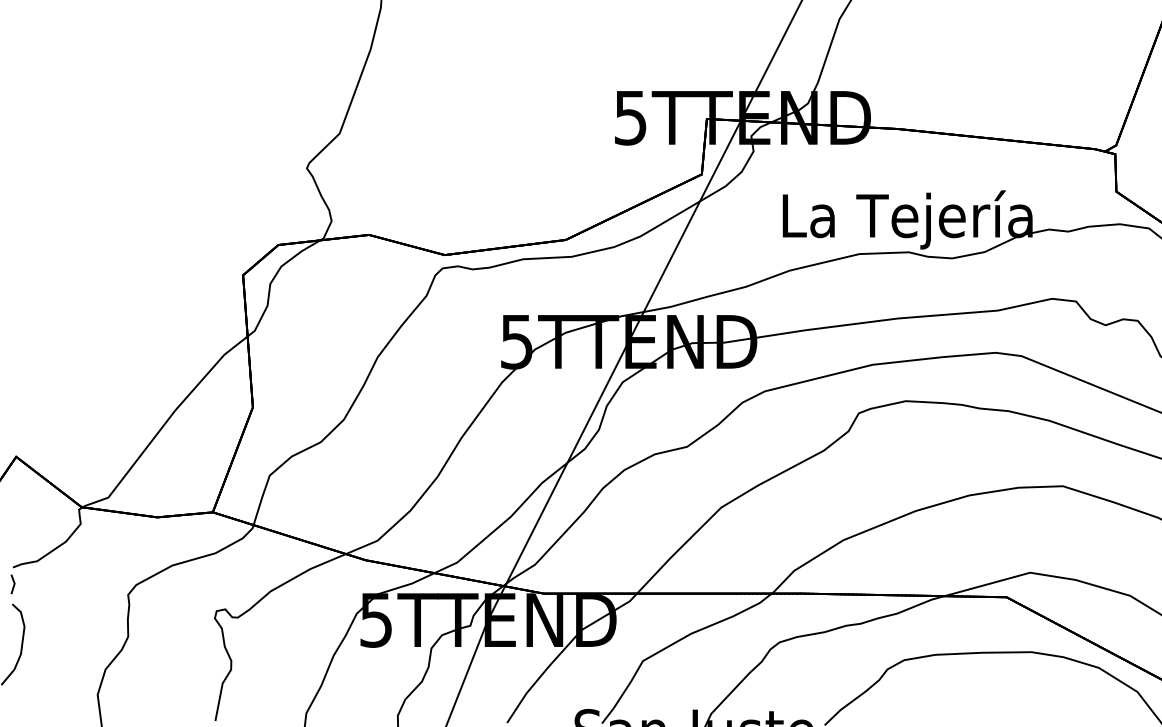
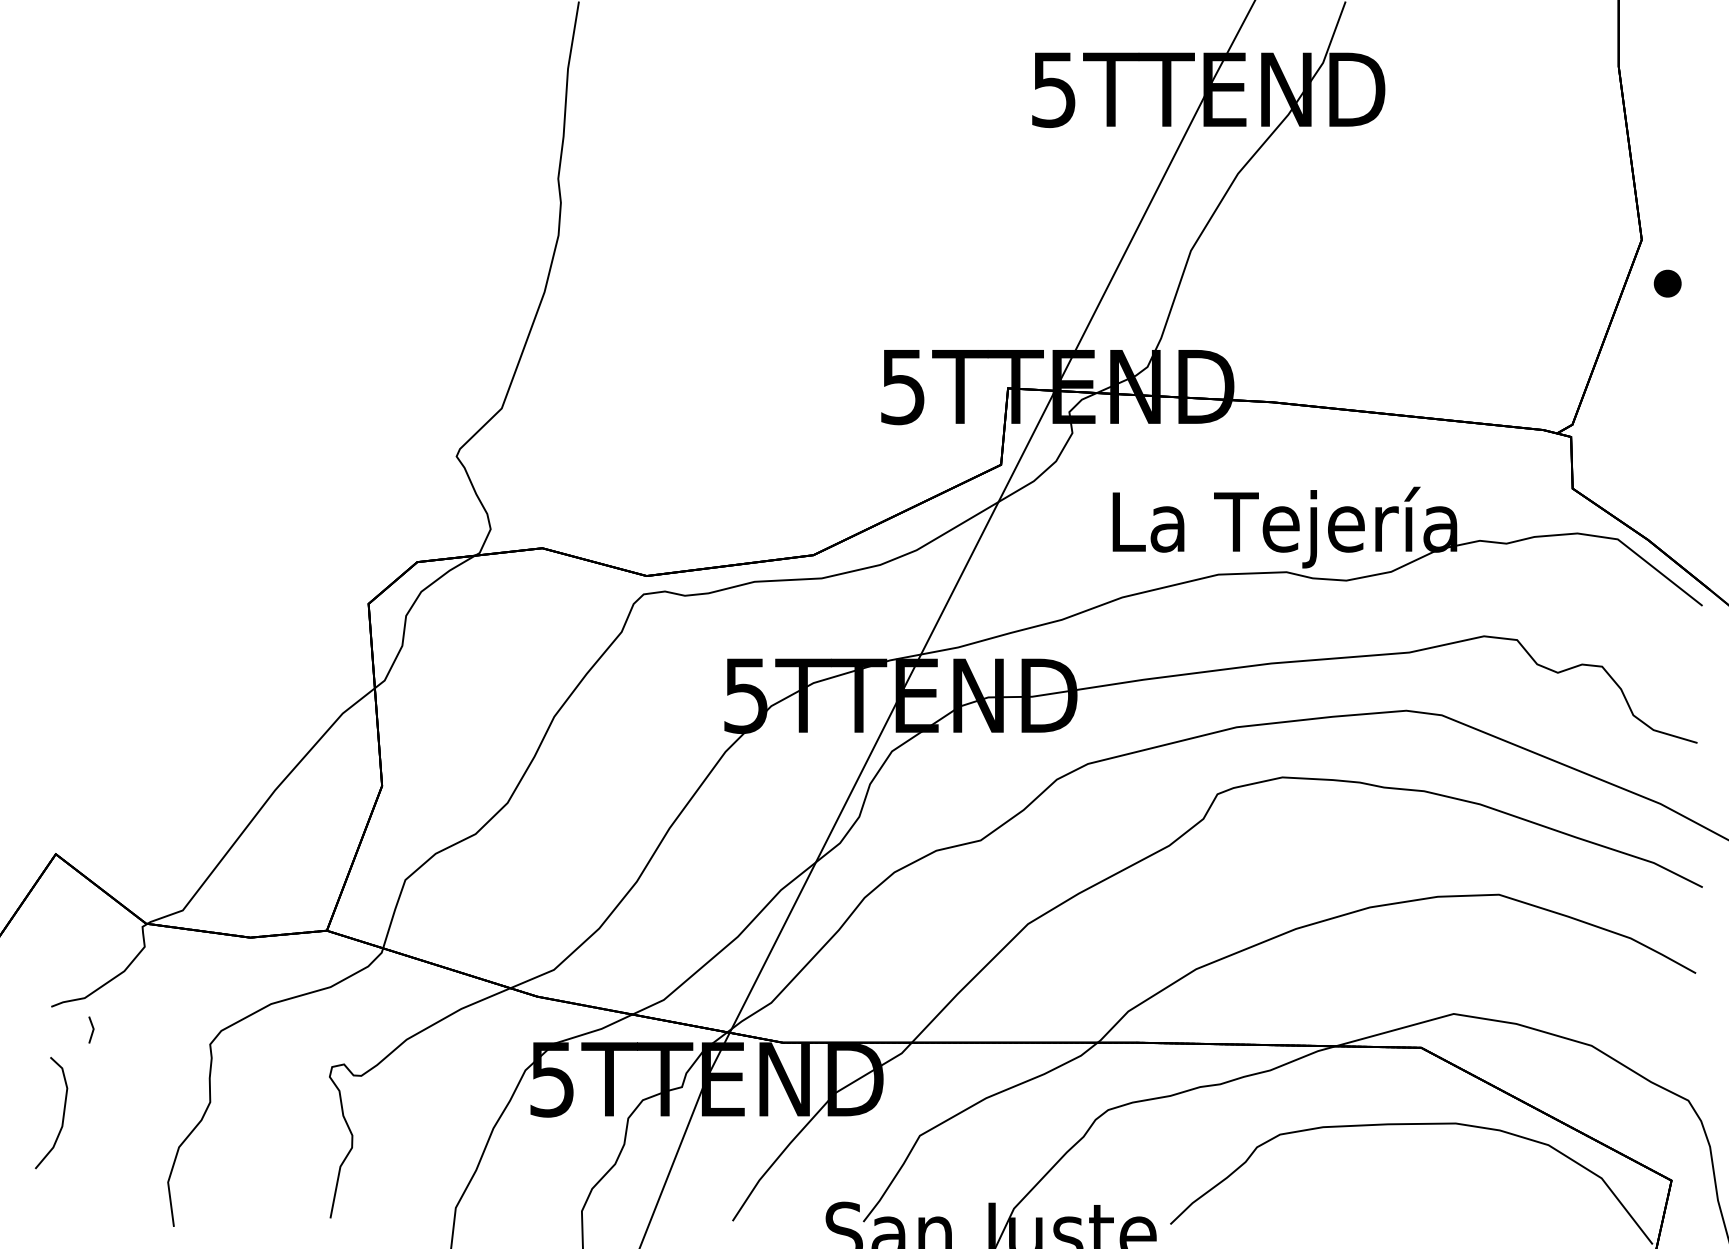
line: (13, 583) -> (92, 1029), moved

